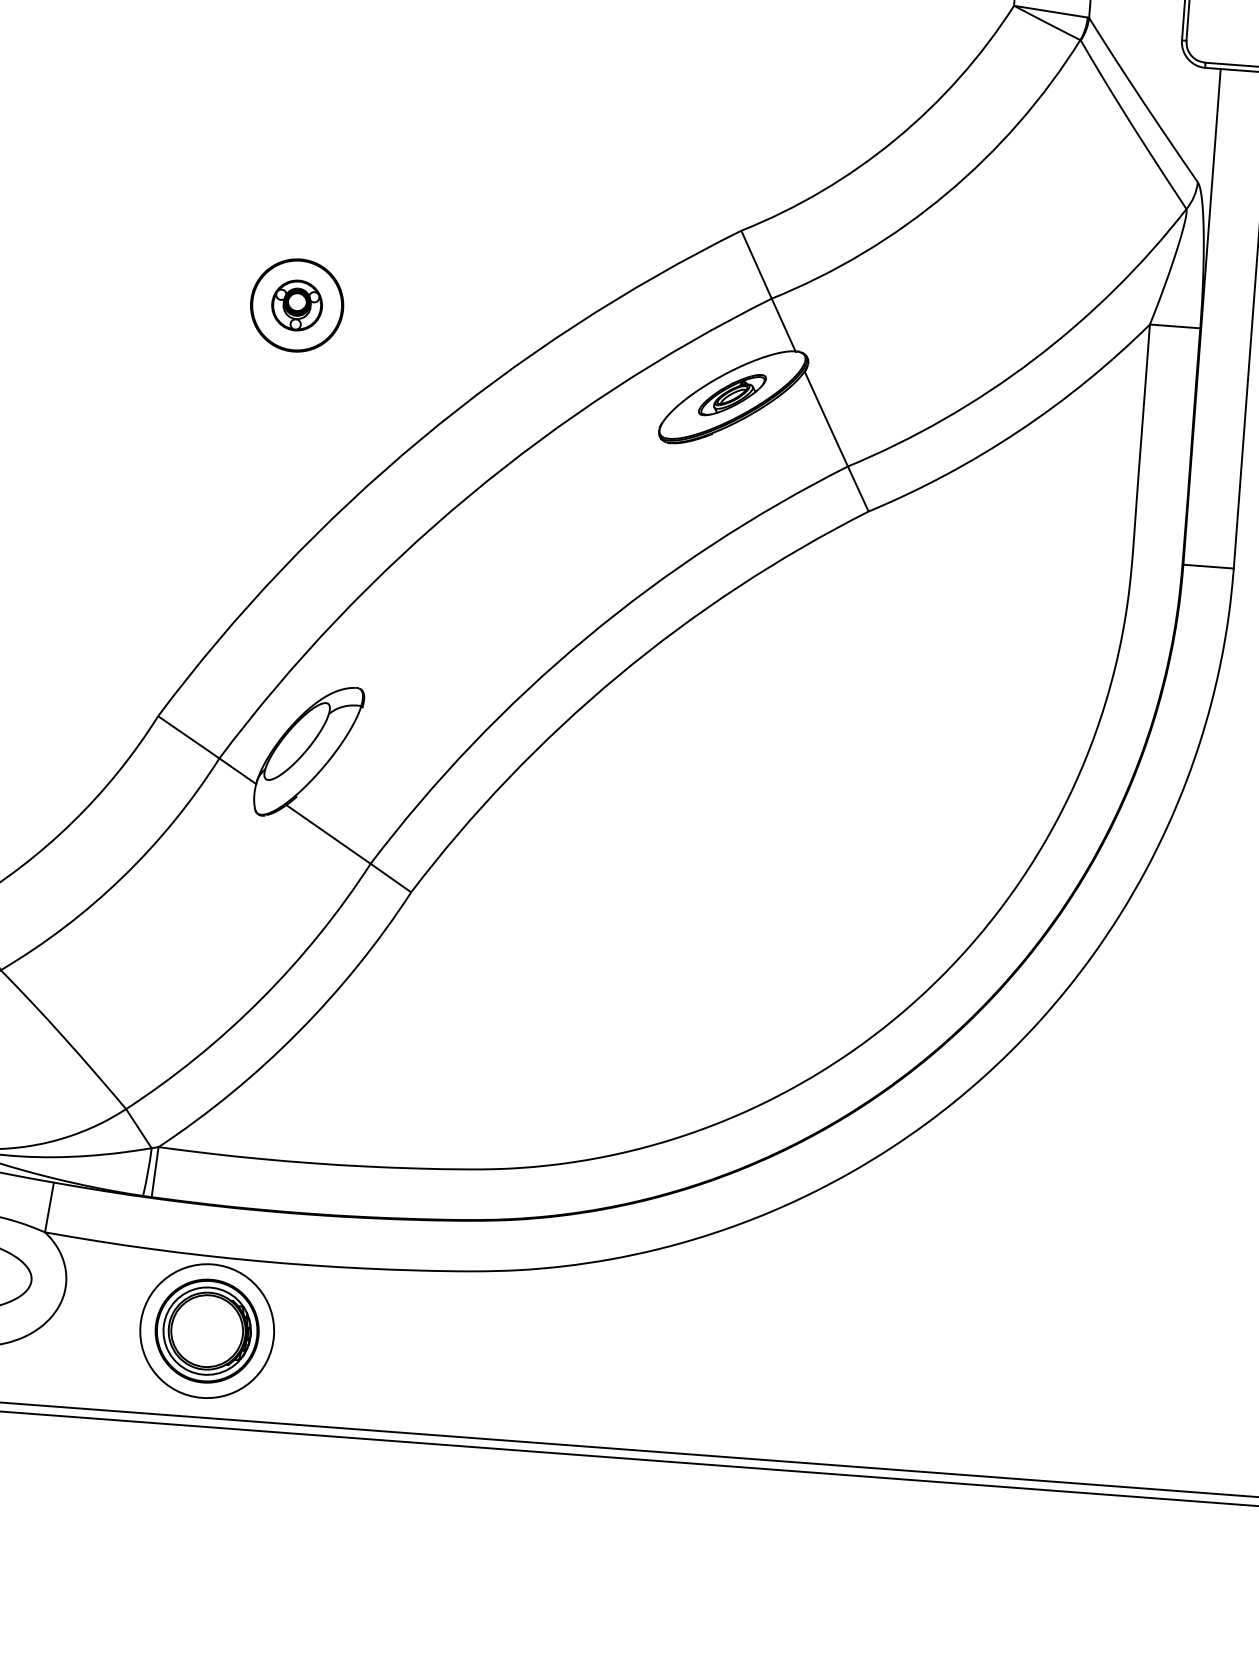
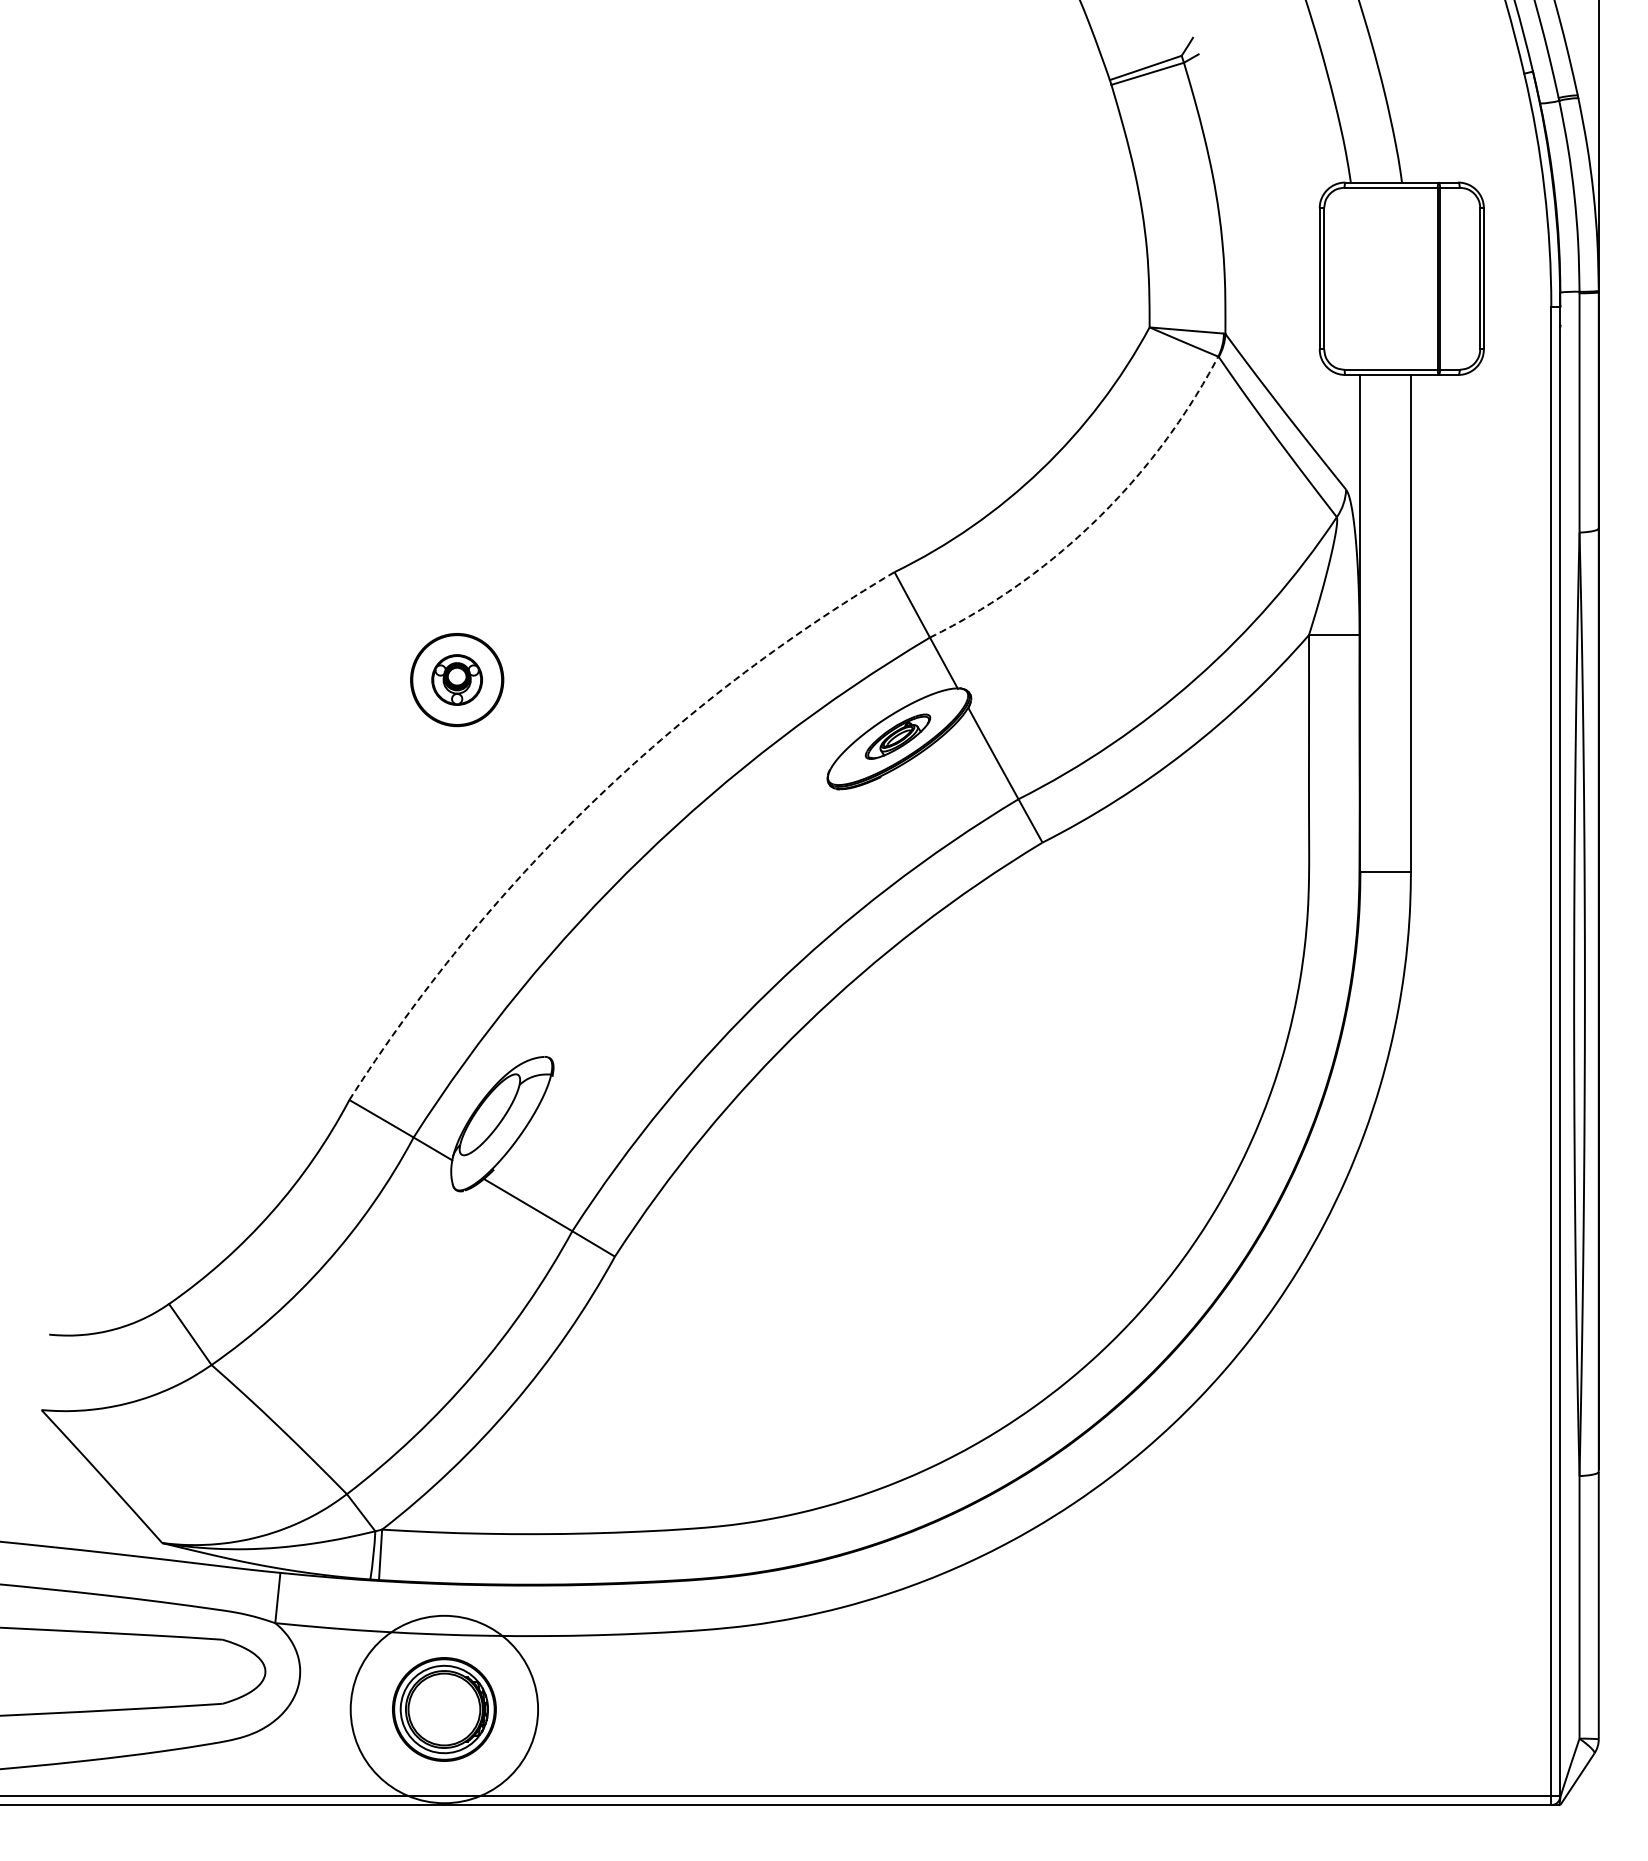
arc: (946, 193) -> (1096, 519), solid -> dashed
arc: (420, 439) -> (590, 804), solid -> dashed
circle: (207, 1331) -> (444, 1709), size x1.4

